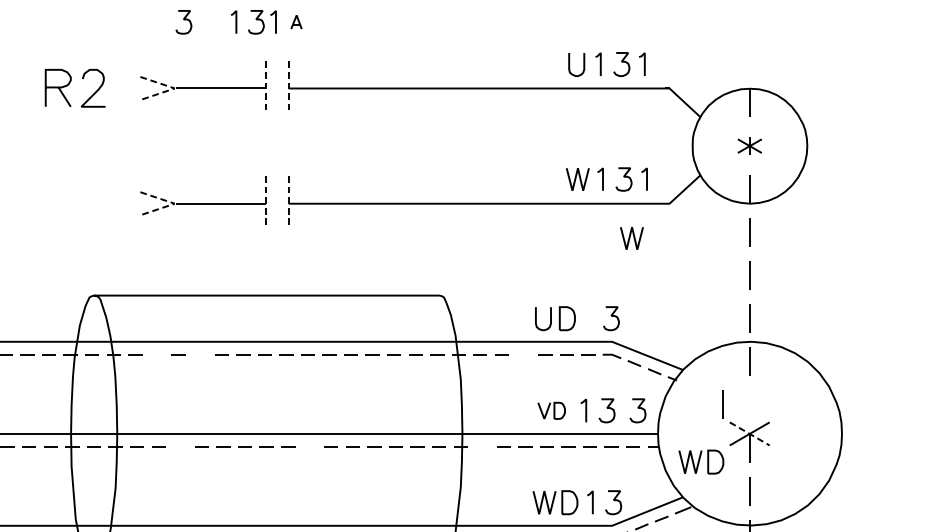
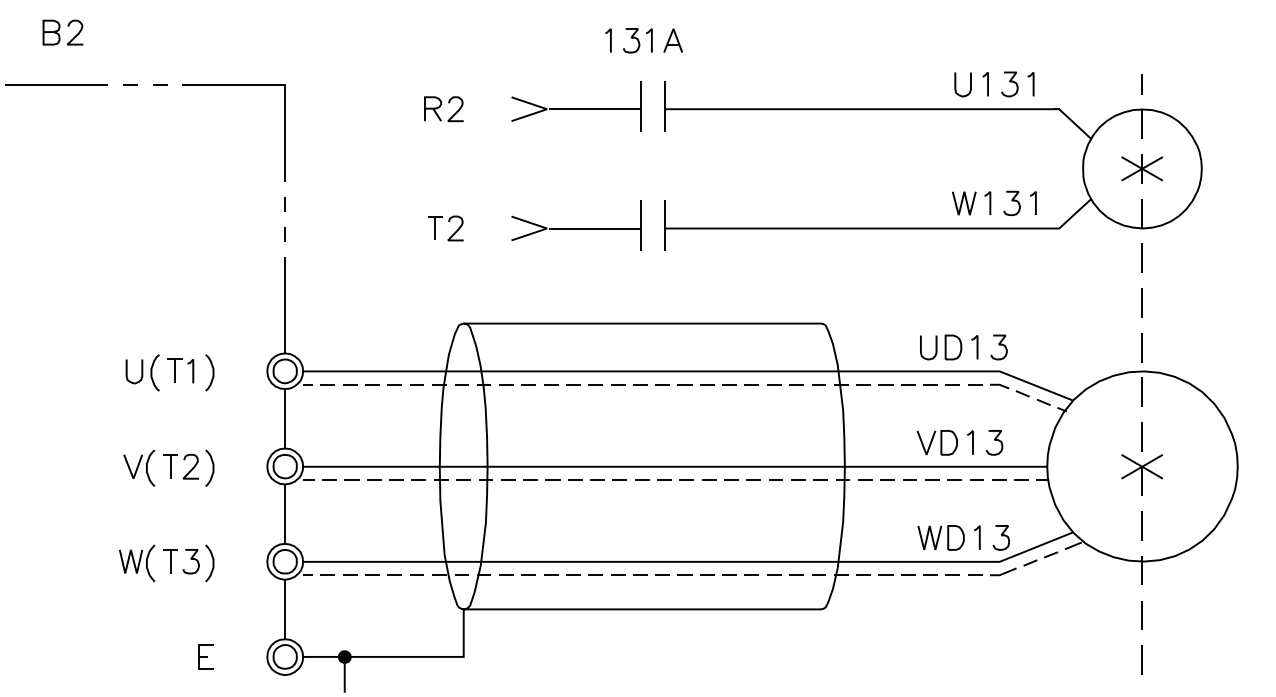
curve: (183, 20) -> (556, 38), removed
part: (295, 22) -> (672, 40), size x1.67
line: (749, 64) -> (1141, 84), added
line: (265, 86) -> (641, 107), dashed -> solid
line: (288, 86) -> (664, 107), dashed -> solid
part: (74, 88) -> (443, 109), size x0.62
line: (175, 88) -> (547, 109), dashed -> solid
part: (750, 145) -> (1142, 168), size x1.67
part: (79, 196) -> (448, 221), added
line: (265, 200) -> (641, 225), dashed -> solid
line: (288, 200) -> (664, 225), dashed -> solid
line: (175, 203) -> (547, 228), dashed -> solid
line: (630, 238) -> (1018, 264), removed
line: (589, 318) -> (976, 347), added
line: (156, 354) -> (528, 384), added
line: (200, 354) -> (573, 384), added
line: (523, 354) -> (908, 384), added
line: (721, 404) -> (1141, 436), moved
curve: (637, 408) -> (1026, 440), removed
part: (550, 410) -> (936, 442), size x1.43
line: (750, 433) -> (1142, 466), dashed -> solid
line: (179, 446) -> (552, 479), added
line: (309, 446) -> (686, 479), added
line: (482, 446) -> (865, 479), added
part: (700, 461) -> (1091, 495), removed

